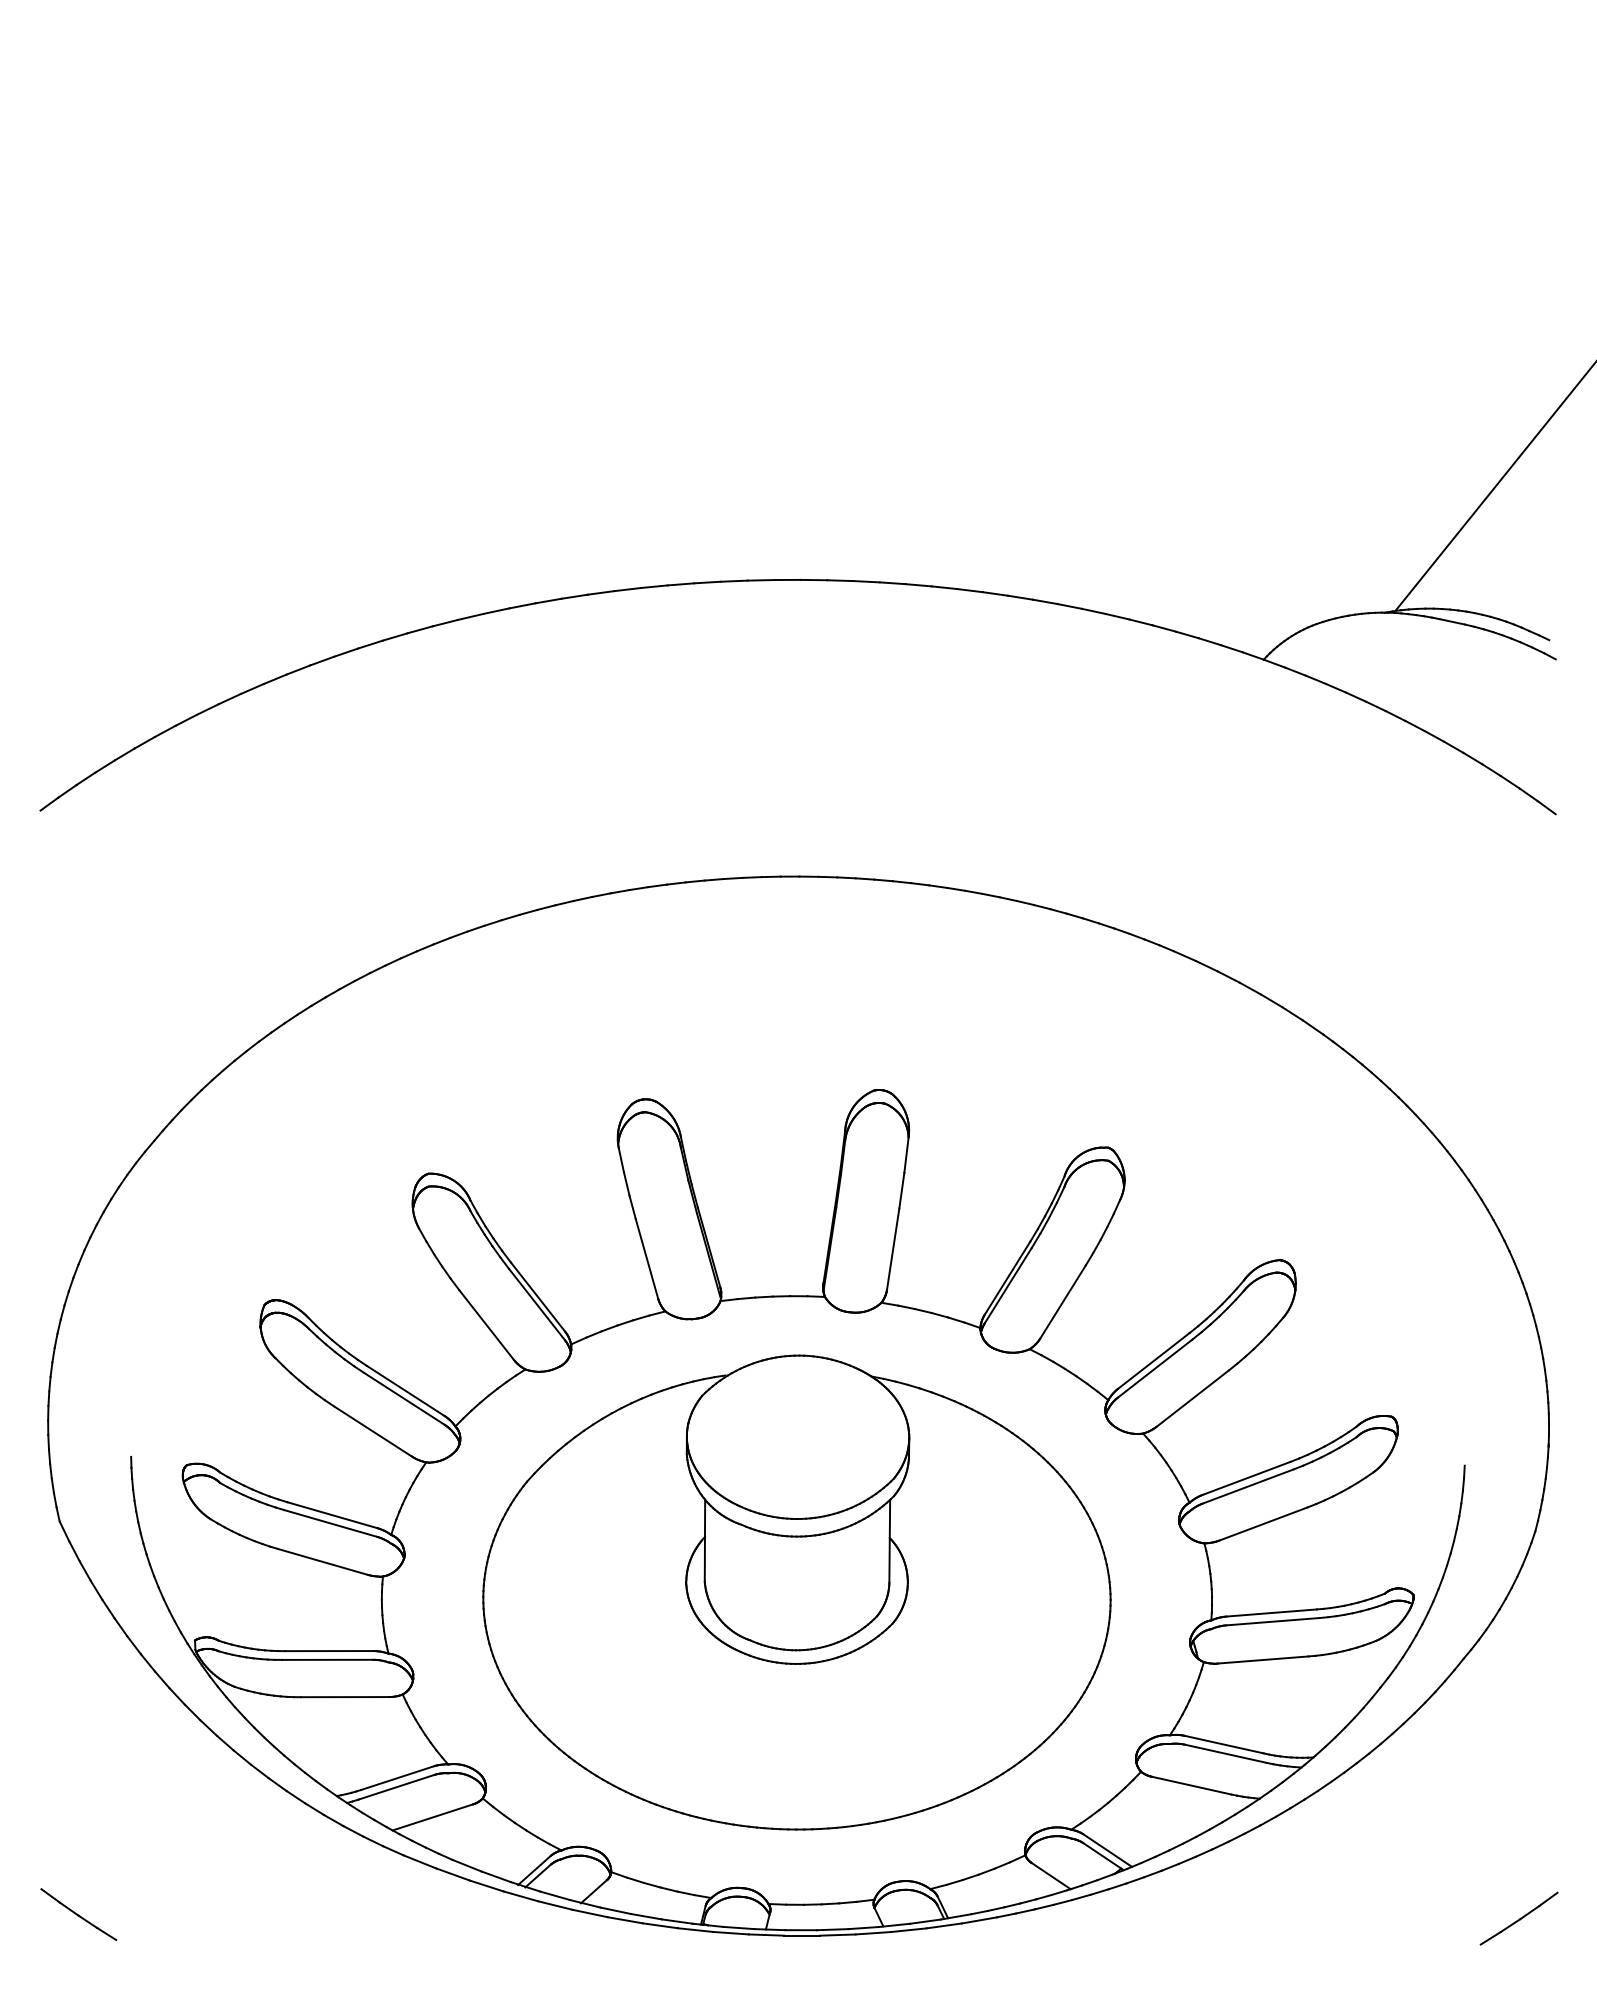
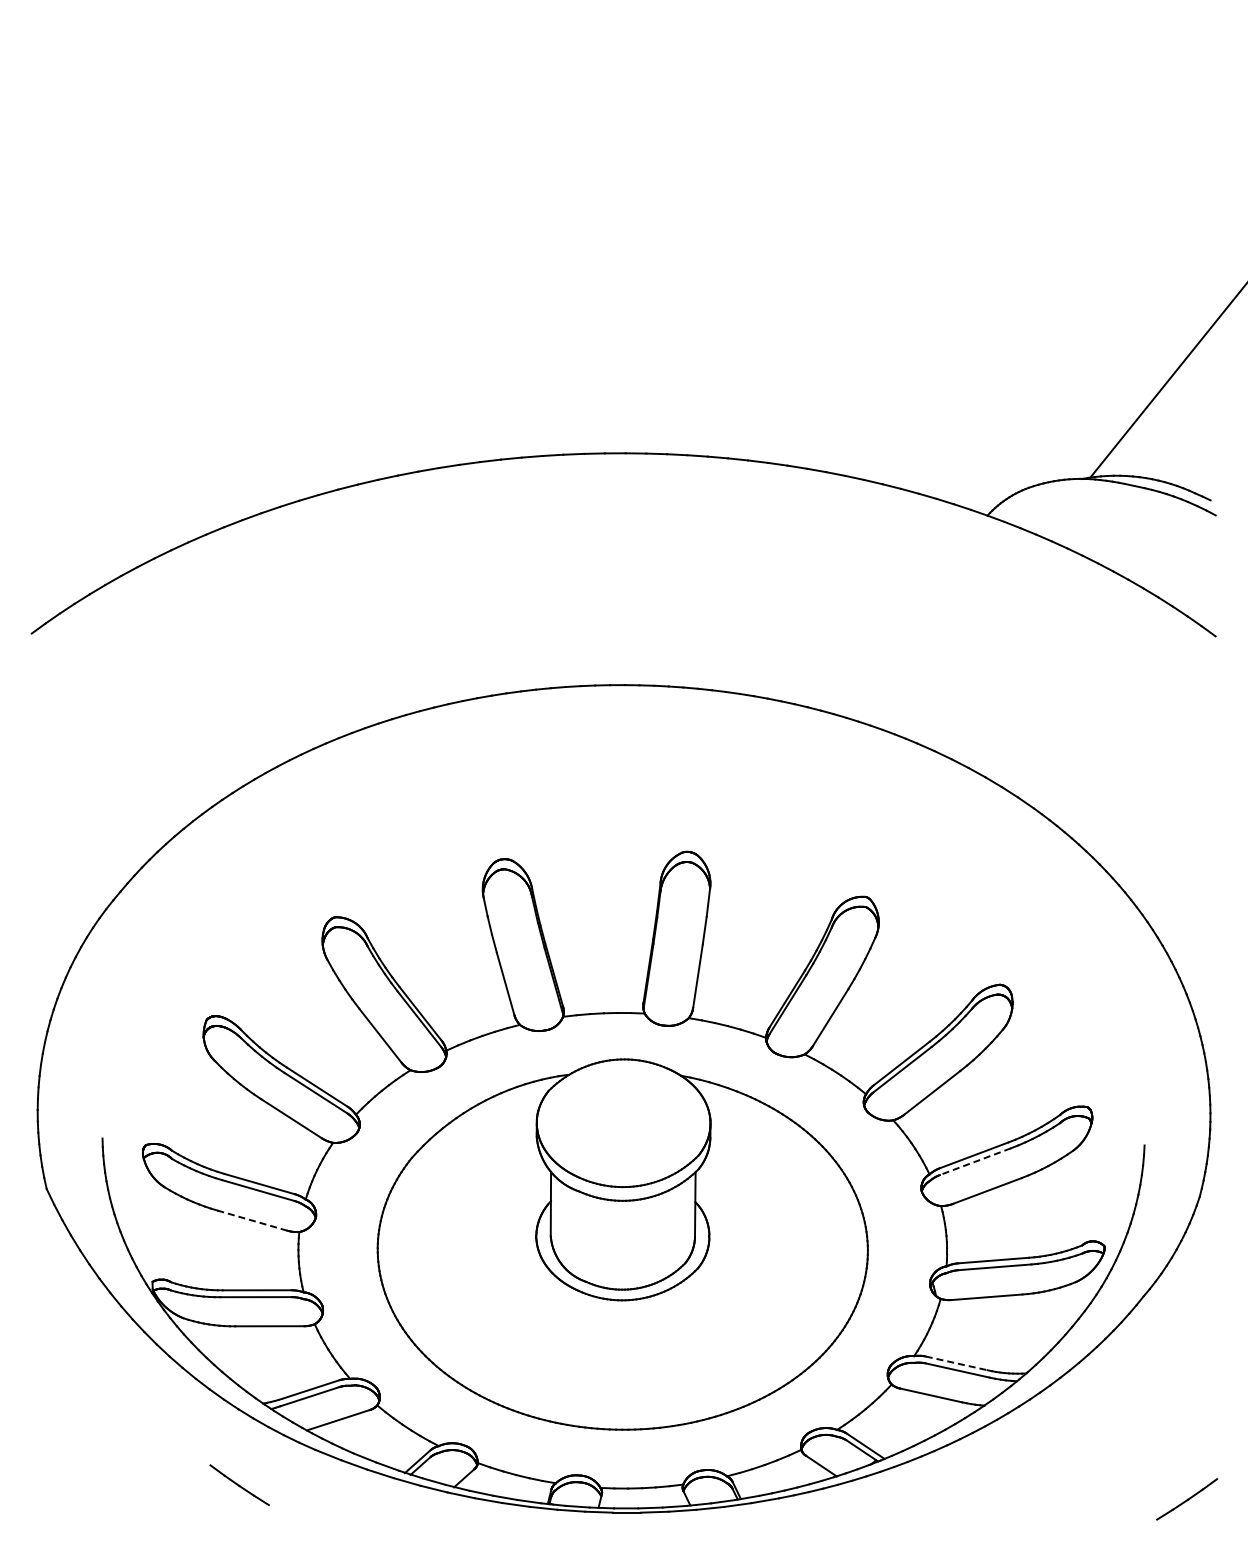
line: (1248, 1486) -> (975, 1161), solid -> dashed
line: (321, 1561) -> (251, 1220), solid -> dashed
line: (1224, 1744) -> (956, 1363), solid -> dashed
line: (78, 1913) -> (239, 1484), moved

